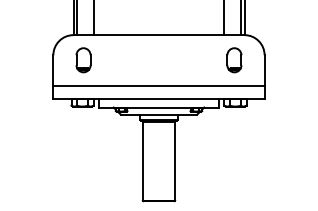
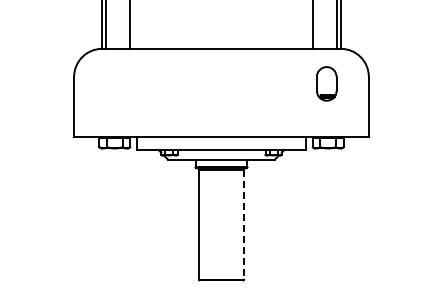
part: (83, 59) -> (115, 83), removed
line: (159, 86) -> (221, 120), removed
line: (174, 161) -> (243, 224), solid -> dashed

